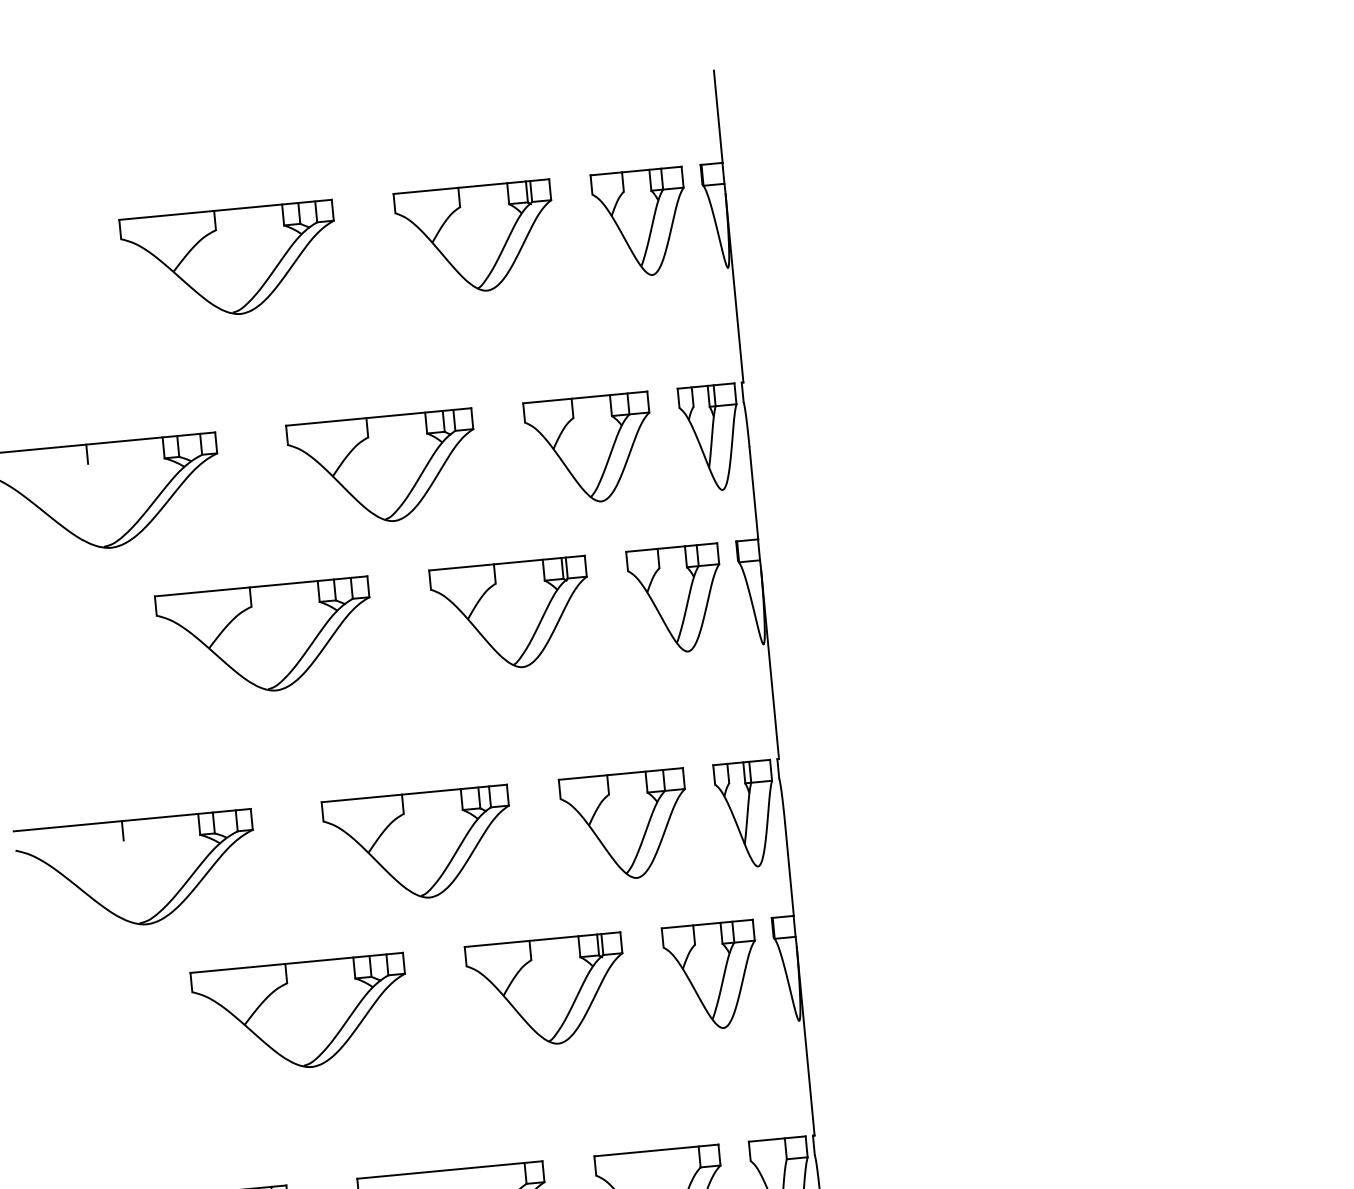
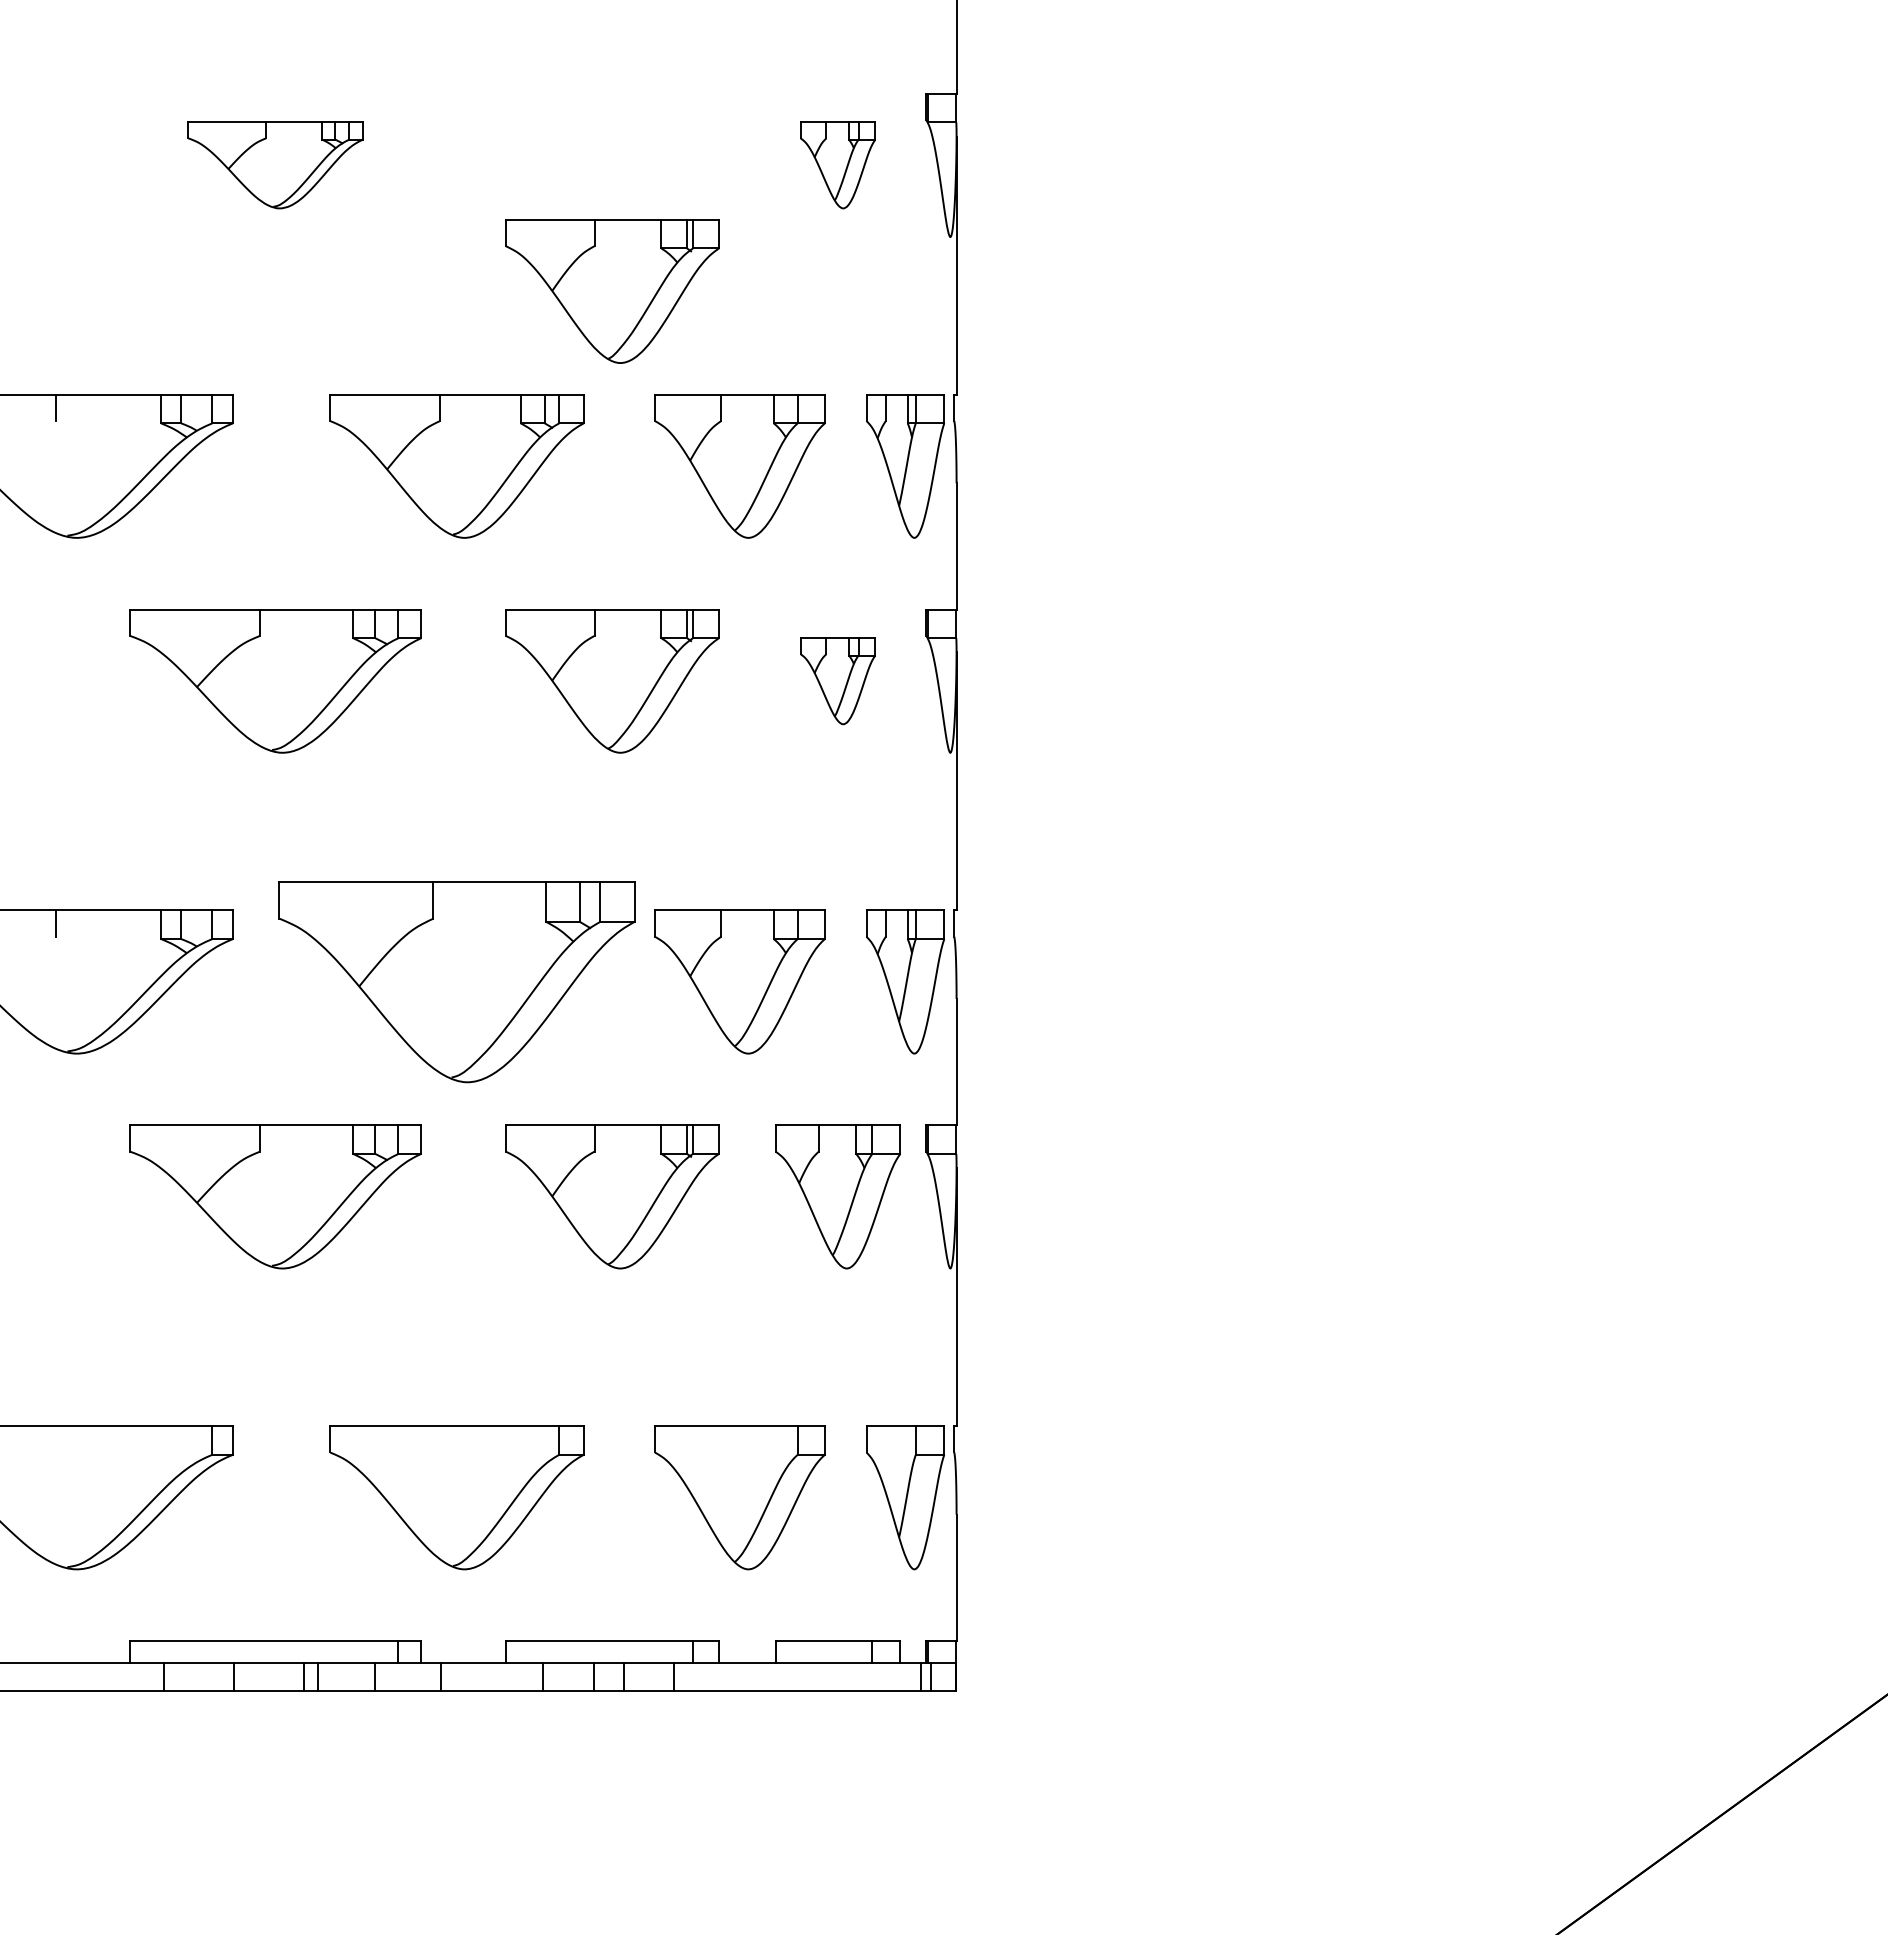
part: (640, 223) -> (837, 165), size x0.6
part: (476, 238) -> (612, 291), moved
part: (230, 262) -> (275, 165), size x0.6
part: (676, 600) -> (837, 681), size x0.6
part: (418, 845) -> (456, 981), size x1.4

